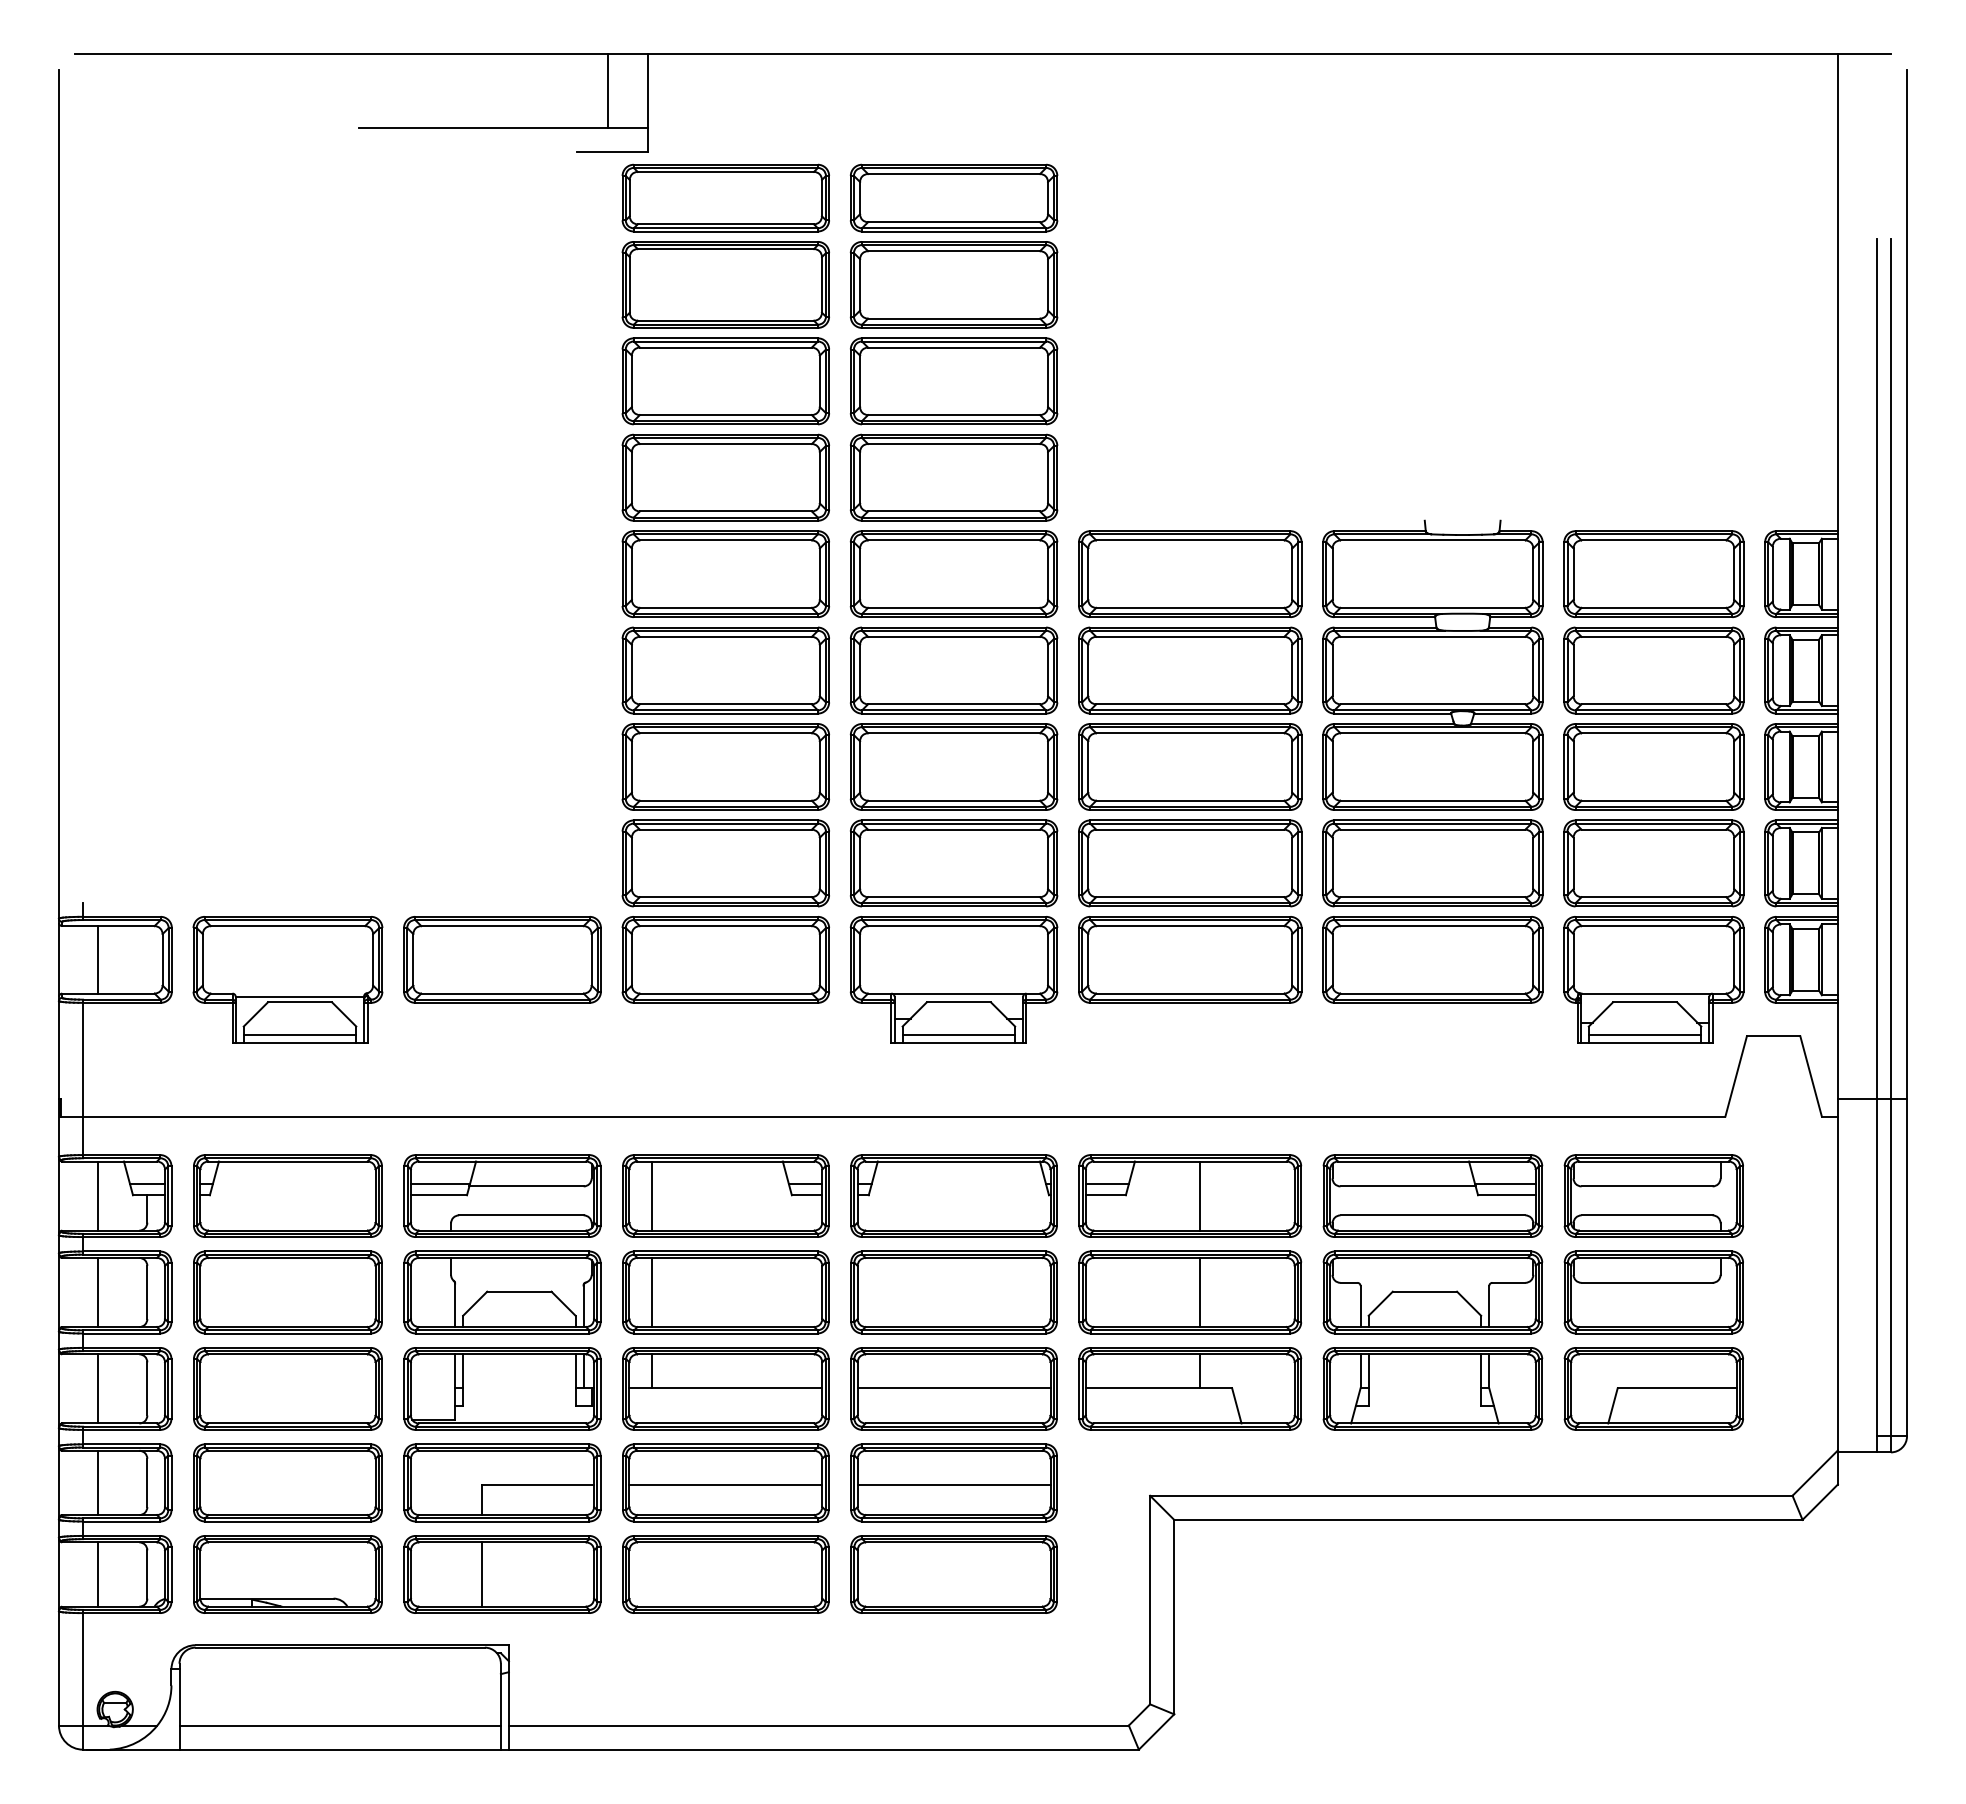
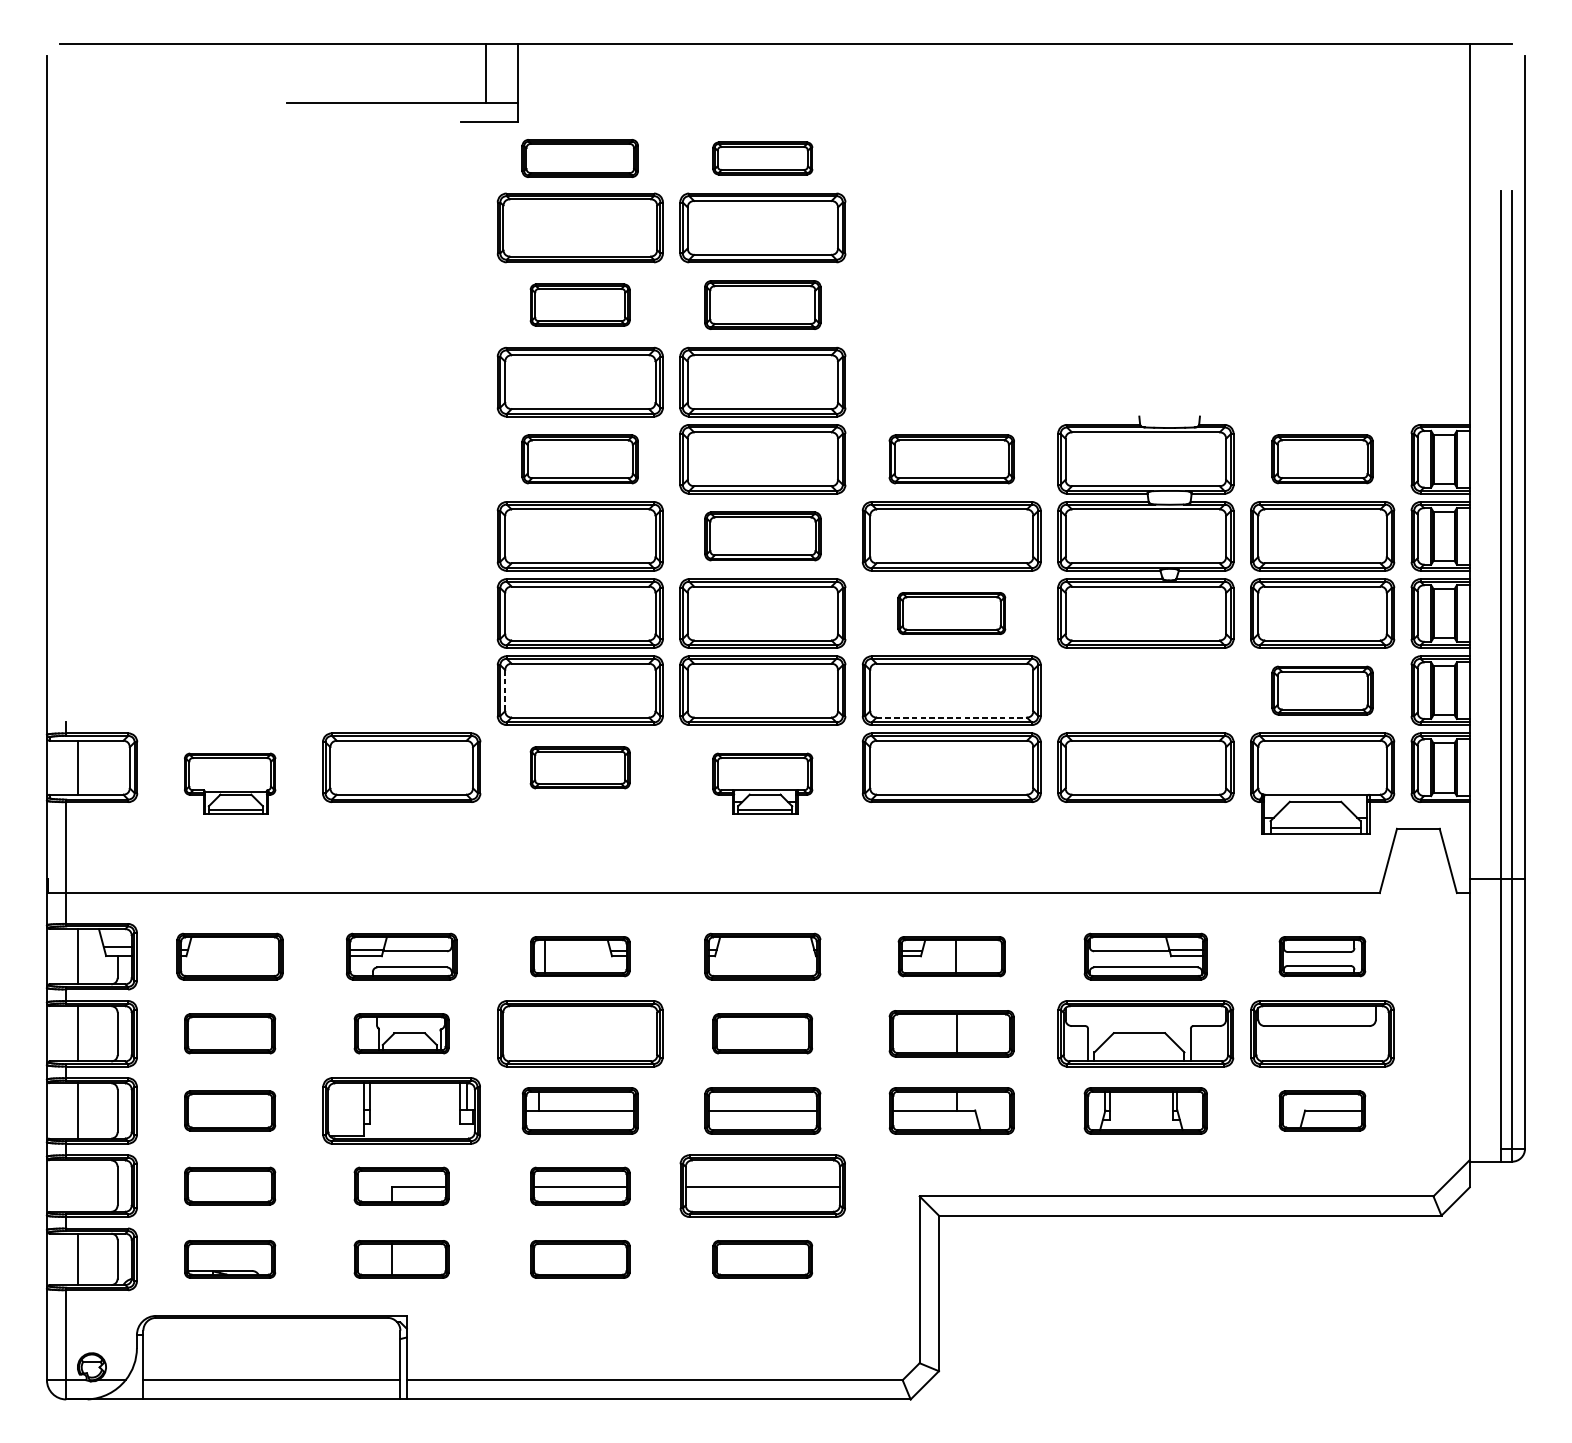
part: (725, 197) -> (580, 158), size x0.7
part: (953, 197) -> (762, 158), size x0.6
part: (725, 381) -> (580, 305), size x0.6
part: (953, 381) -> (762, 305), size x0.7
part: (1653, 573) -> (1322, 458), size x0.7
part: (725, 574) -> (580, 459), size x0.7
part: (1190, 574) -> (951, 459), size x0.7
part: (954, 670) -> (763, 536), size x0.7
part: (1190, 766) -> (951, 613), size x0.6
line: (631, 863) -> (504, 690), solid -> dashed
part: (1432, 863) -> (1145, 690), removed
part: (1653, 863) -> (1322, 690), size x0.7
line: (1190, 897) -> (951, 717), solid -> dashed
part: (725, 959) -> (580, 767), size x0.6
part: (287, 979) -> (229, 783), size x0.6
part: (953, 979) -> (762, 783), size x0.6
part: (287, 1195) -> (229, 956), size x0.7
part: (502, 1195) -> (401, 956), size x0.7
part: (725, 1195) -> (580, 956), size x0.6
part: (953, 1195) -> (762, 956), size x0.7
part: (1190, 1195) -> (951, 956), size x0.6
part: (1432, 1195) -> (1145, 956), size x0.7
part: (1653, 1195) -> (1322, 956), size x0.6
part: (287, 1292) -> (229, 1033), size x0.6
part: (502, 1292) -> (401, 1033), size x0.6
line: (651, 1292) -> (520, 1033), removed
part: (953, 1292) -> (762, 1033), size x0.6
part: (1189, 1292) -> (951, 1033), size x0.7
part: (287, 1388) -> (229, 1110), size x0.6
part: (725, 1388) -> (580, 1110), size x0.7
part: (953, 1388) -> (762, 1110), size x0.7
part: (1190, 1388) -> (951, 1110), size x0.7
part: (1432, 1388) -> (1145, 1110), size x0.7
part: (1653, 1388) -> (1322, 1110), size x0.6
line: (97, 1482) -> (77, 1185), removed
part: (287, 1482) -> (229, 1185), size x0.6
part: (502, 1482) -> (401, 1185), size x0.6
part: (725, 1482) -> (580, 1185), size x0.6
part: (287, 1574) -> (229, 1259), size x0.6
part: (502, 1574) -> (401, 1259), size x0.6
part: (725, 1574) -> (580, 1259), size x0.6
part: (953, 1574) -> (762, 1259), size x0.6

